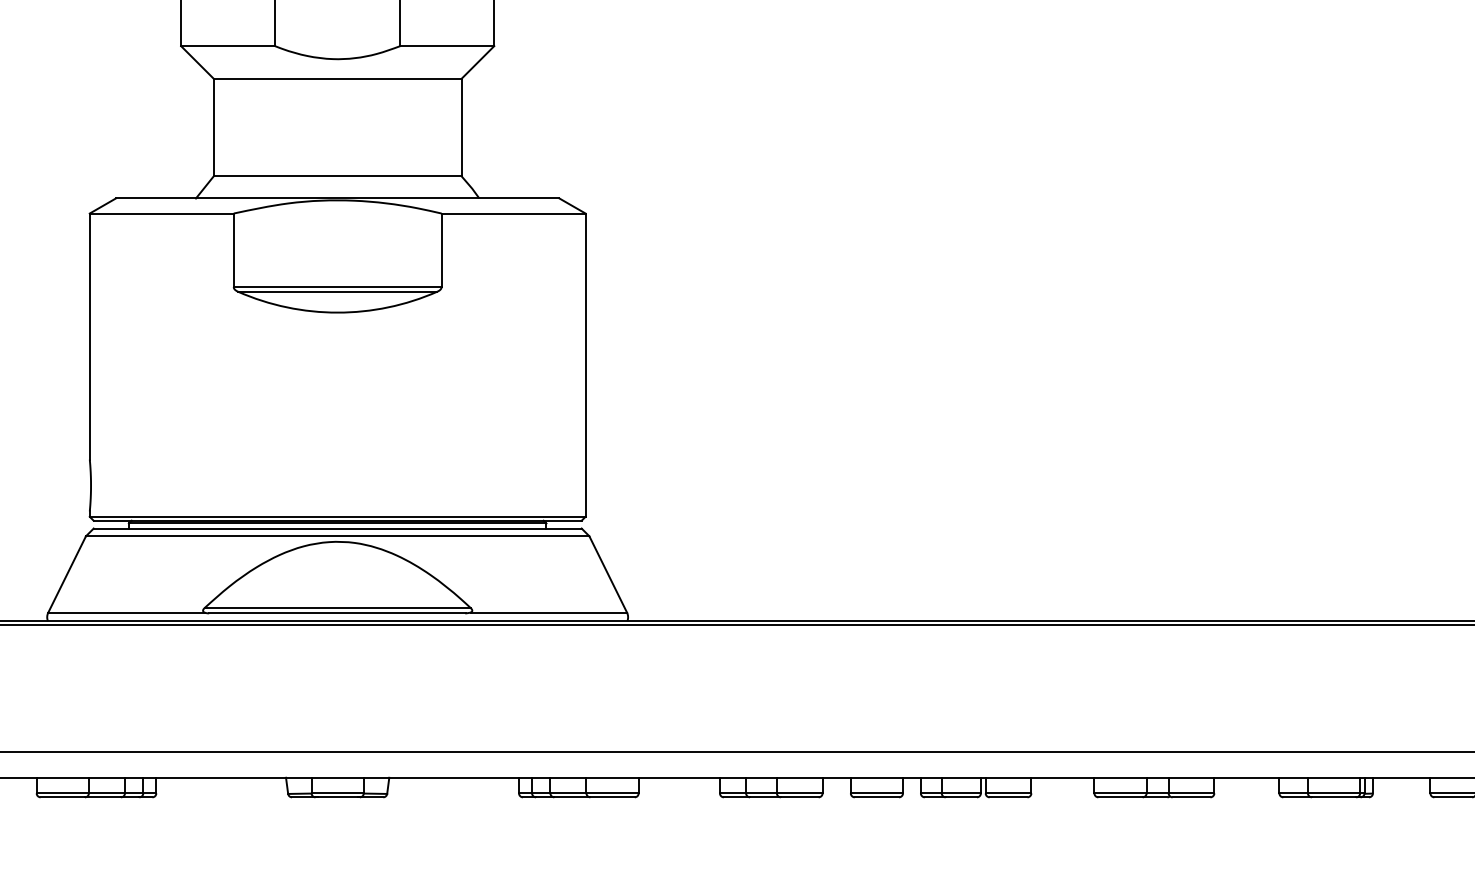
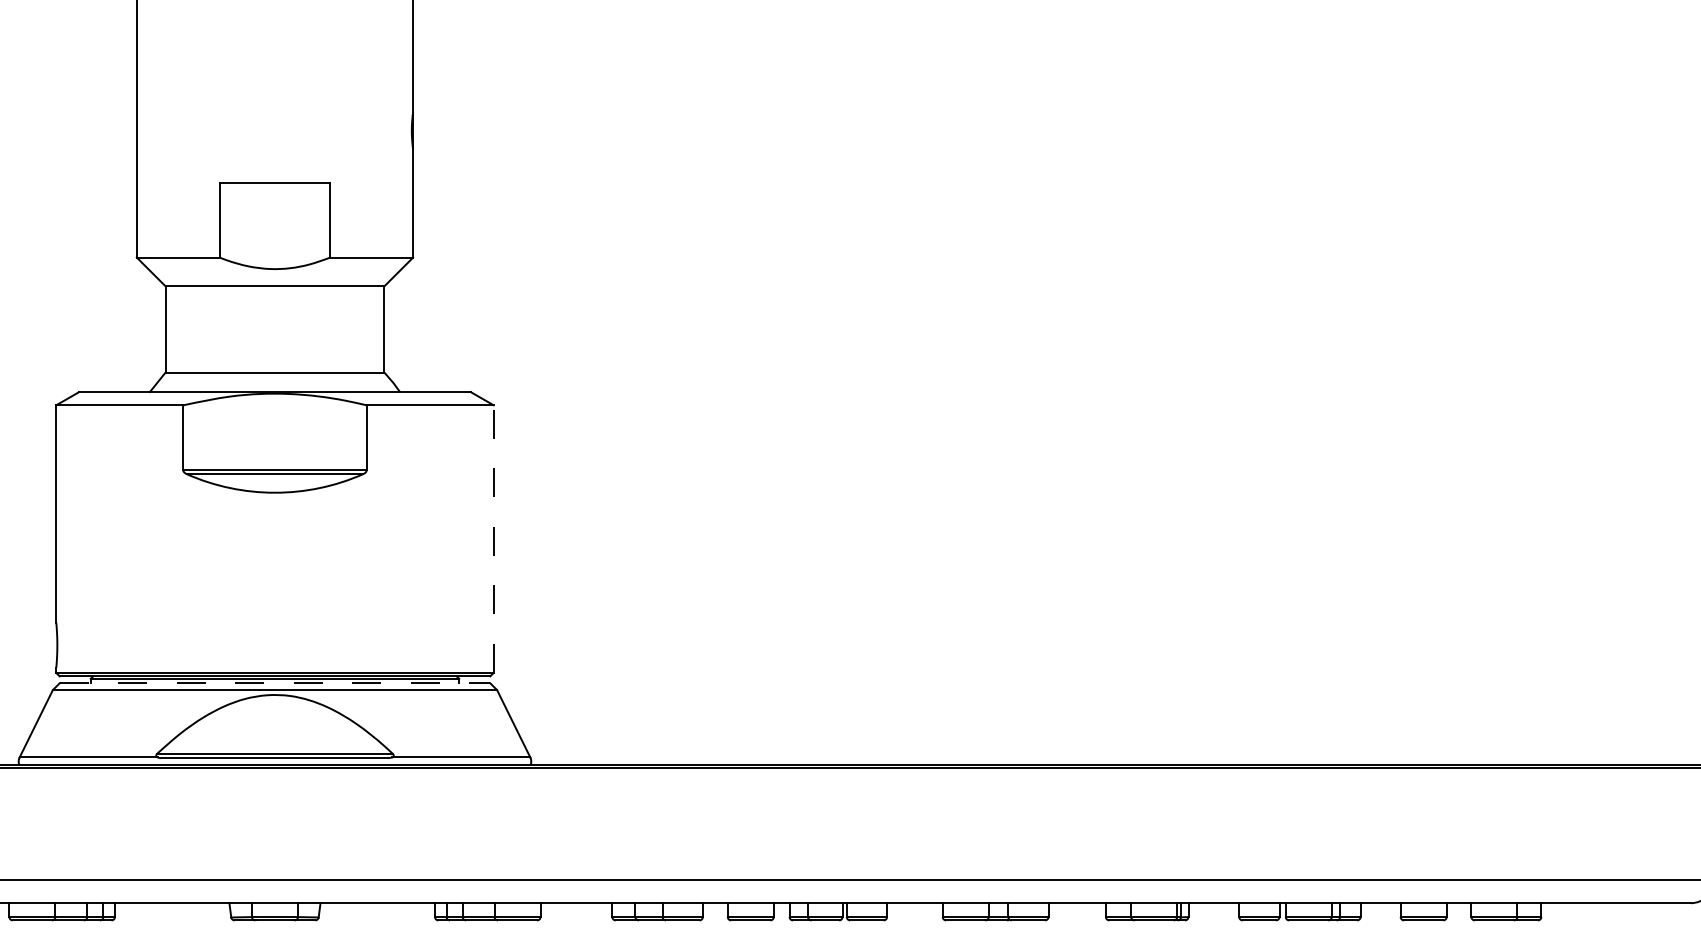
line: (585, 365) -> (493, 539), solid -> dashed
line: (338, 528) -> (275, 683), solid -> dashed

